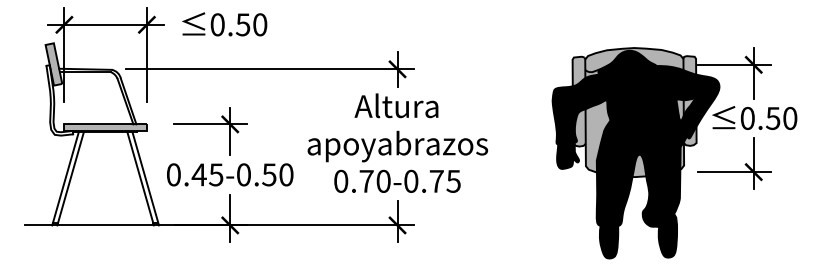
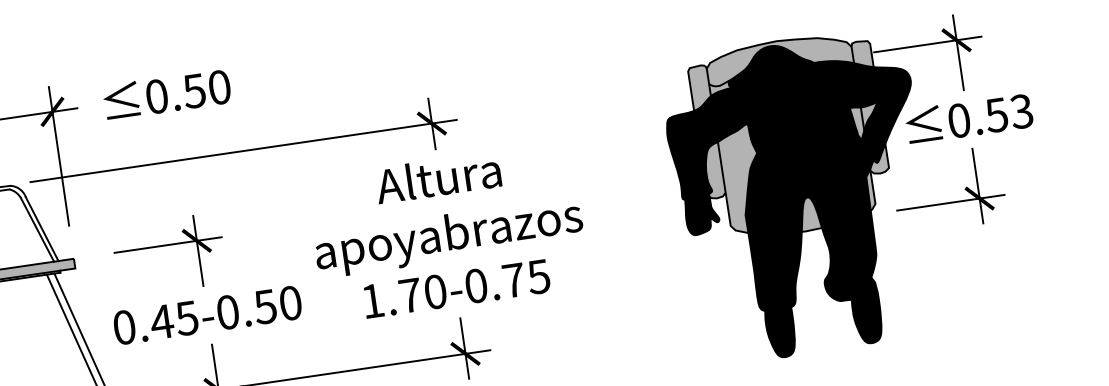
text: (790, 118) -> (1022, 111), 0.50 -> 0.53
text: (341, 180) -> (373, 299), 0.70-0.75 -> 1.70-0.75

